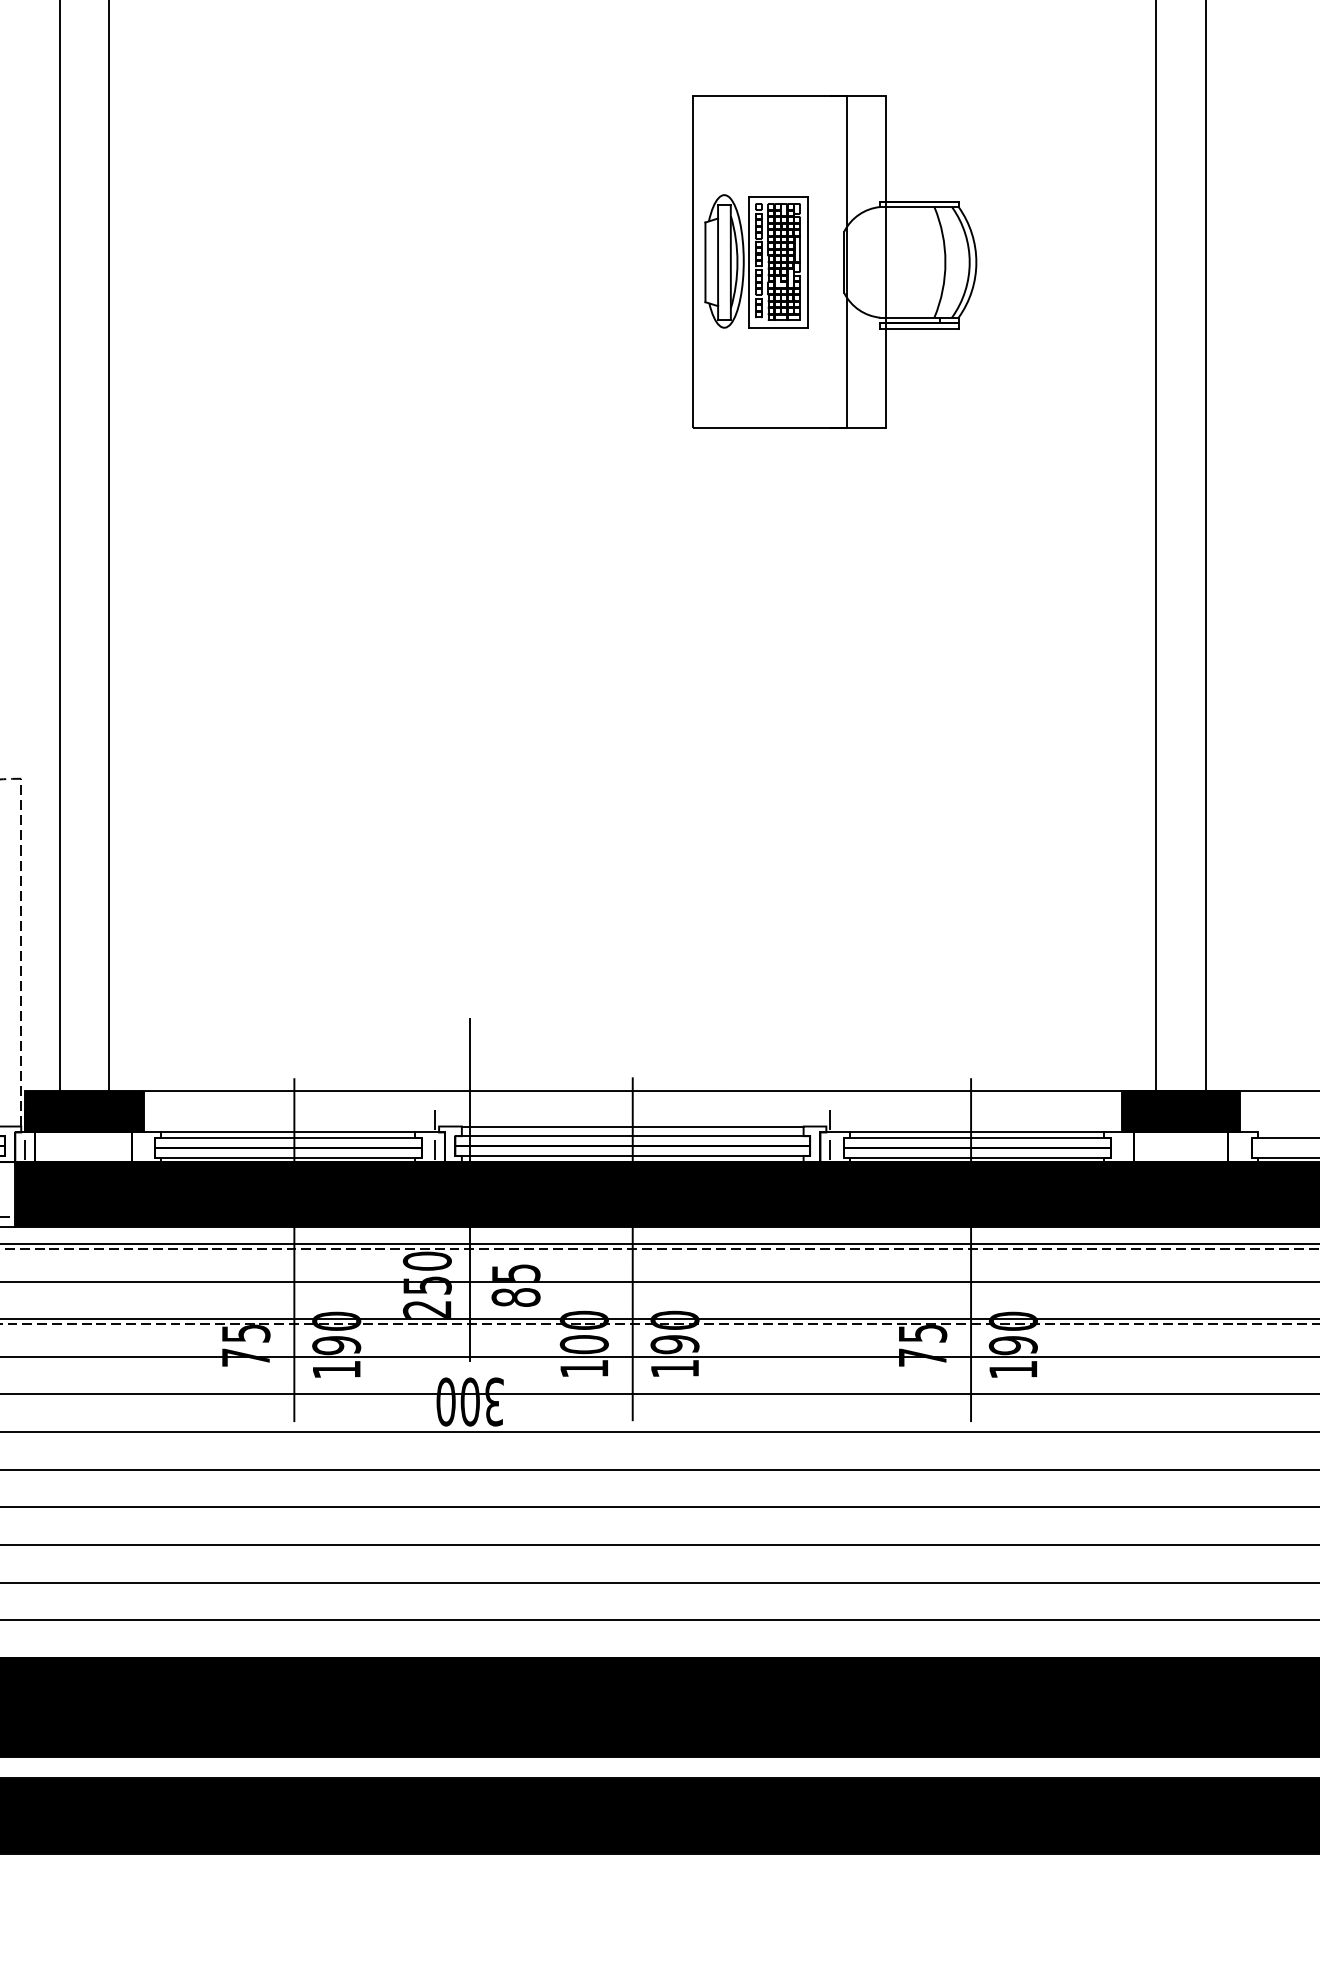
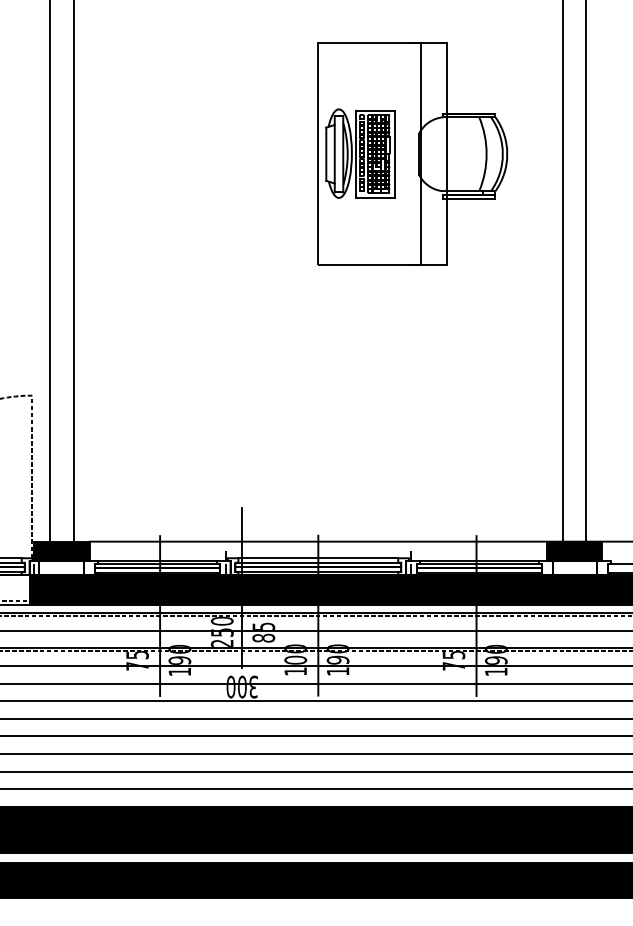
part: (834, 260) -> (412, 153), size x1.43

